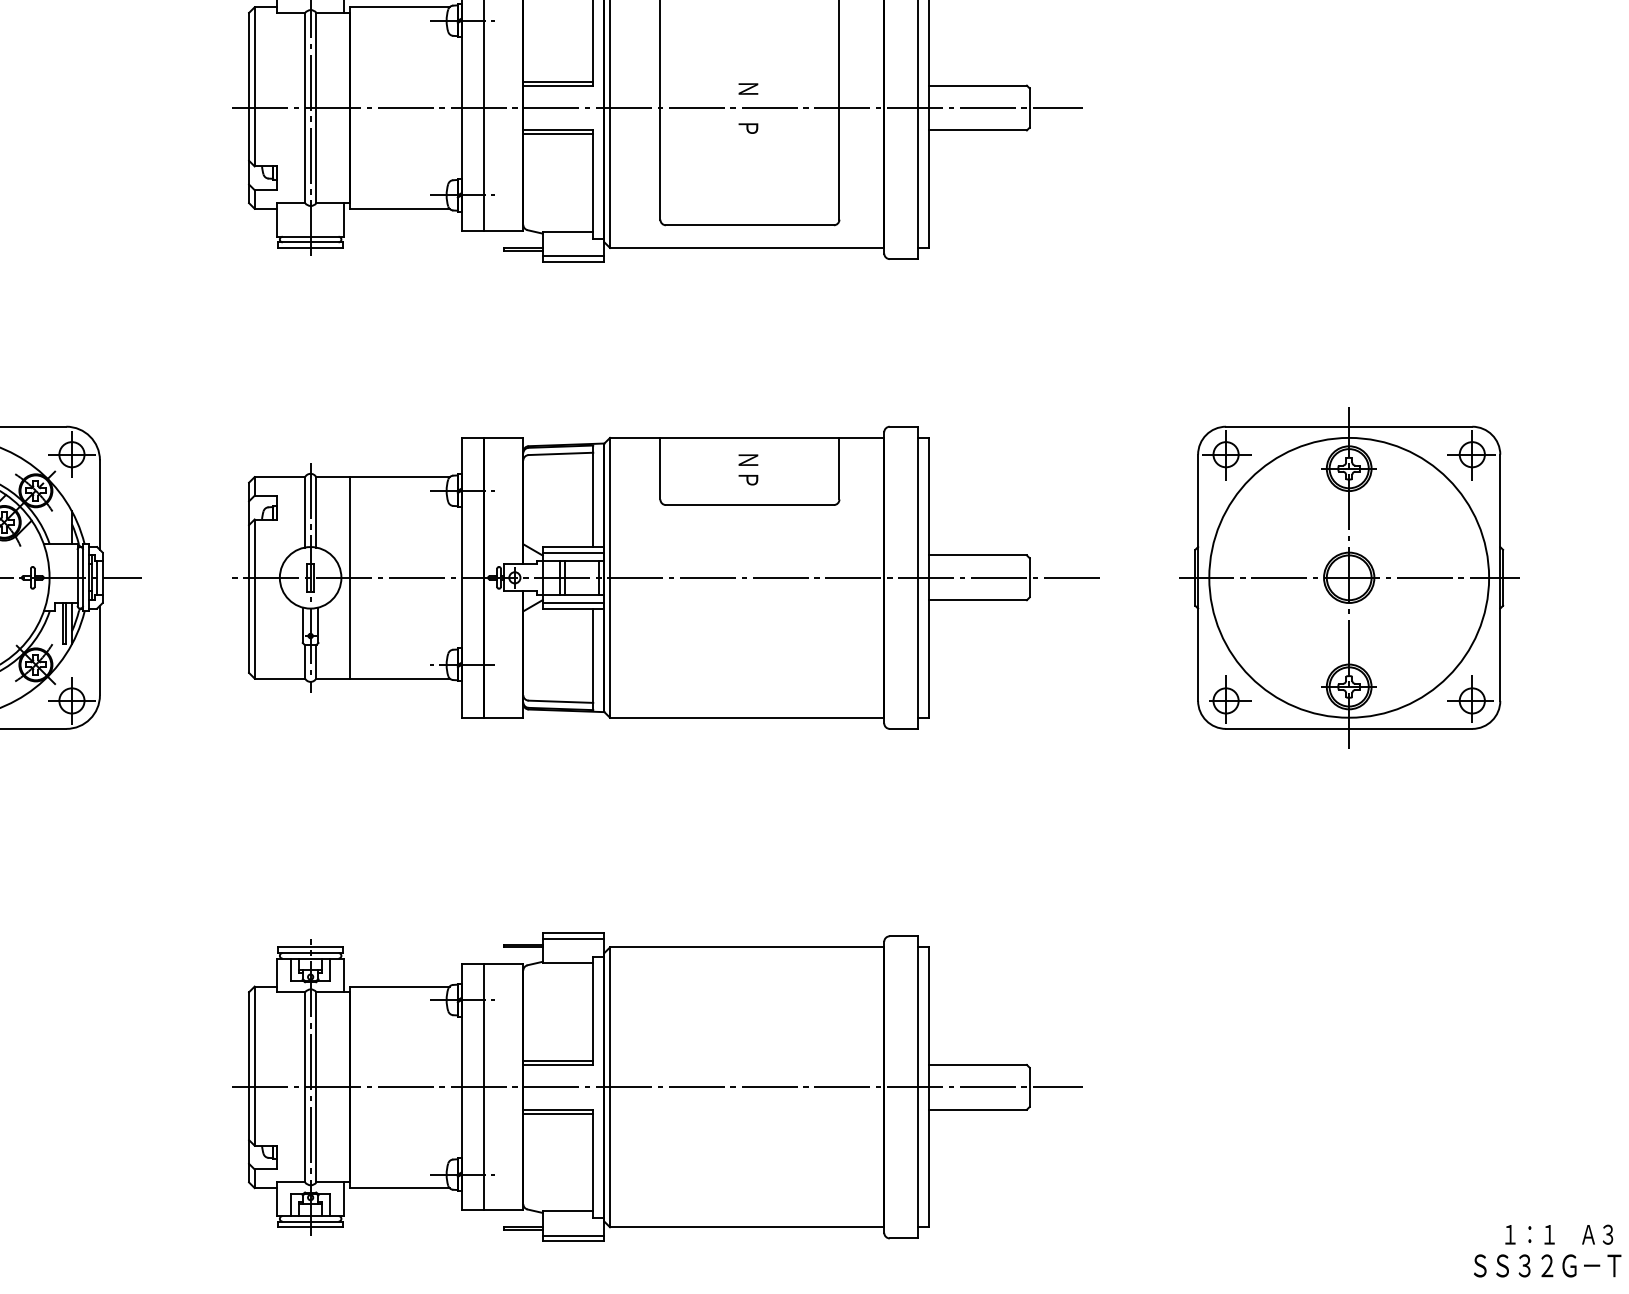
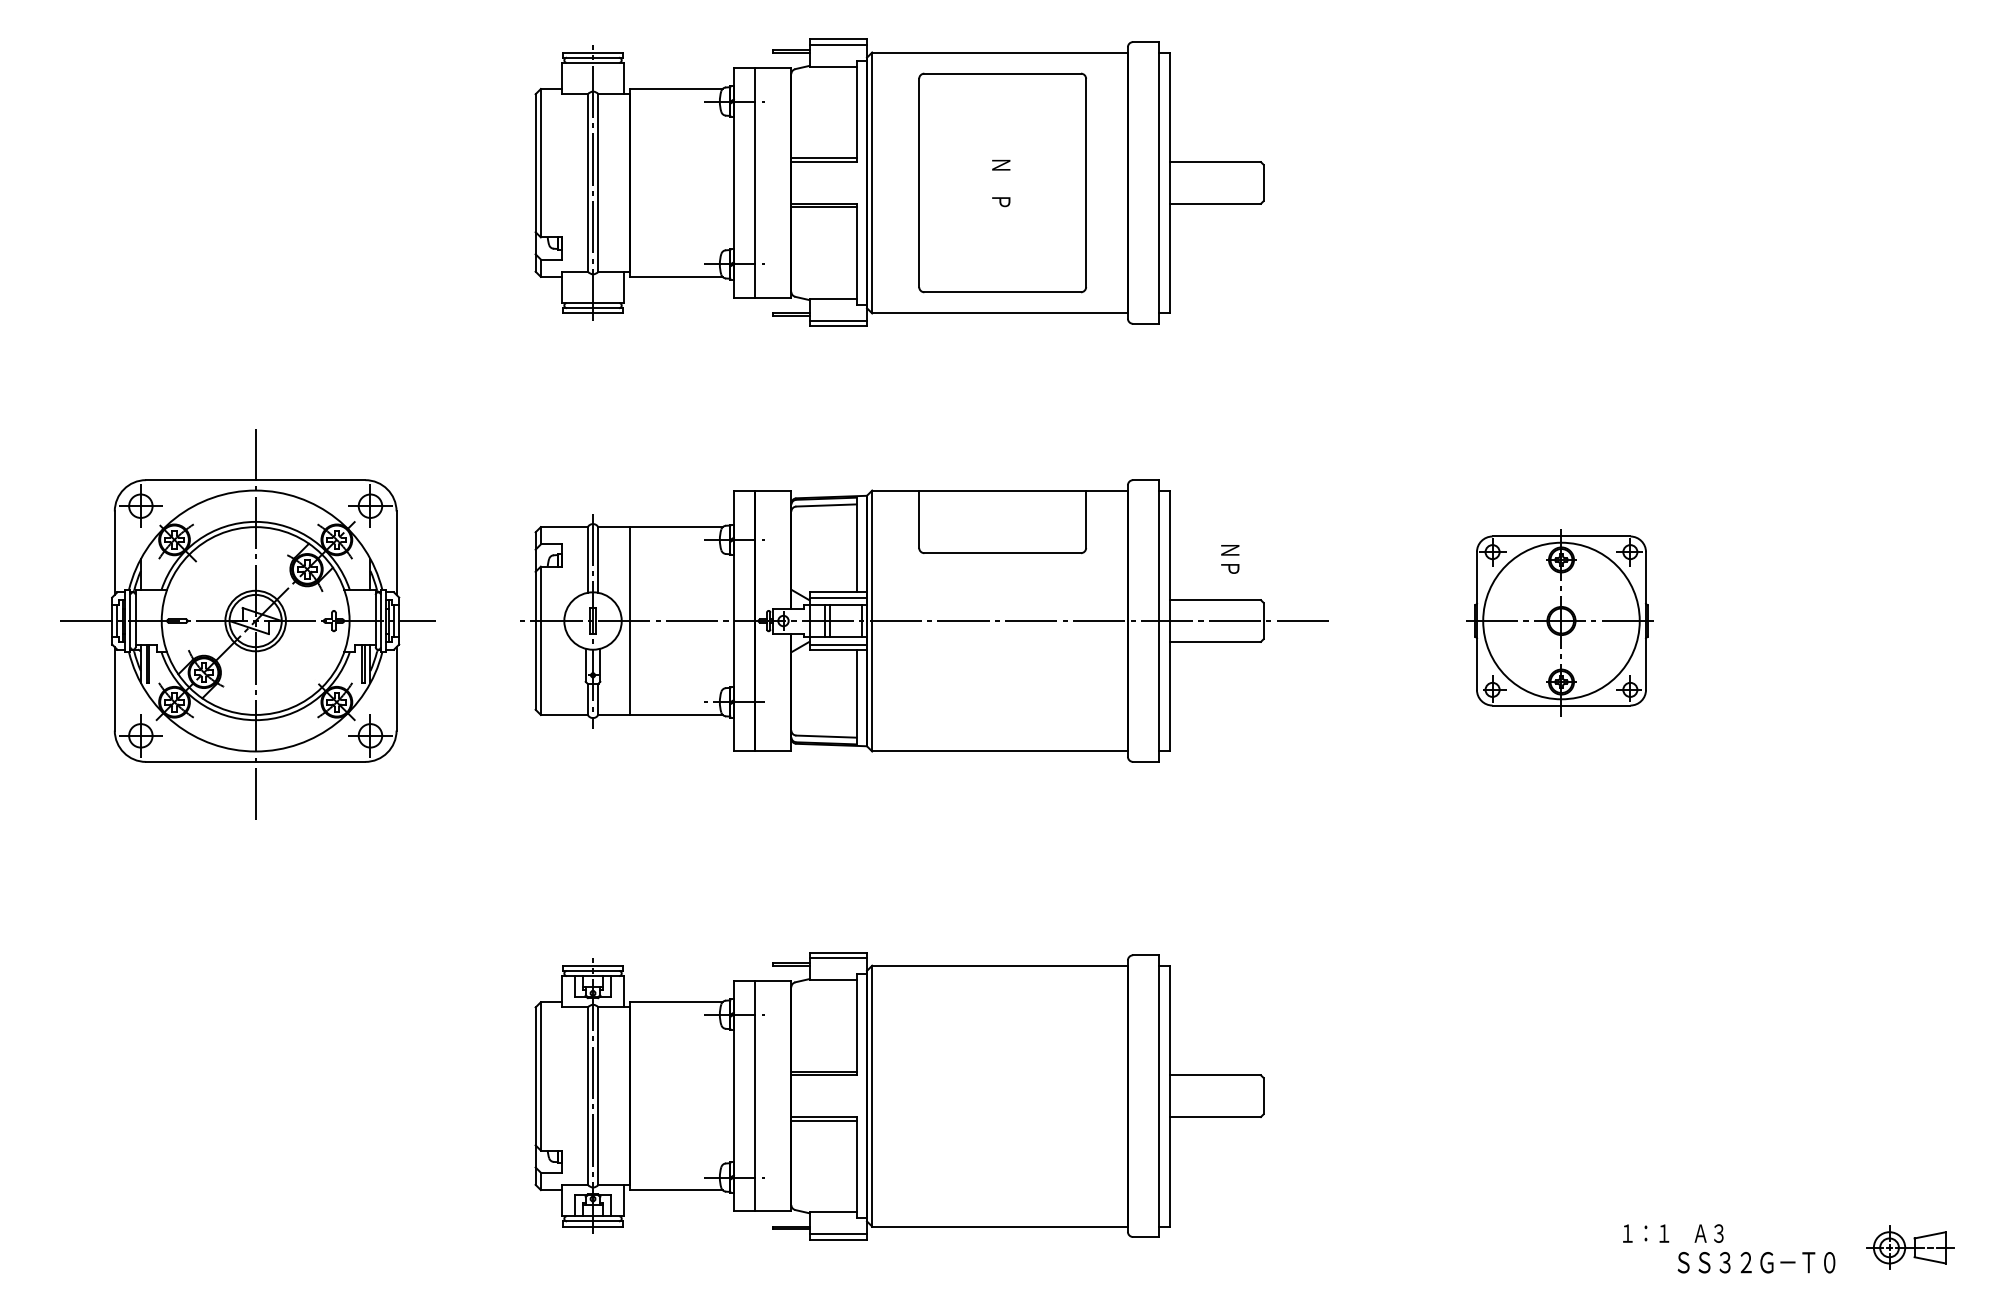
line: (657, 107) -> (916, 182), removed
text: (748, 470) -> (1230, 559), moved
part: (1349, 577) -> (1561, 620), size x0.6
line: (657, 1087) -> (916, 1096), removed
text: (1559, 1234) -> (1673, 1233), moved

